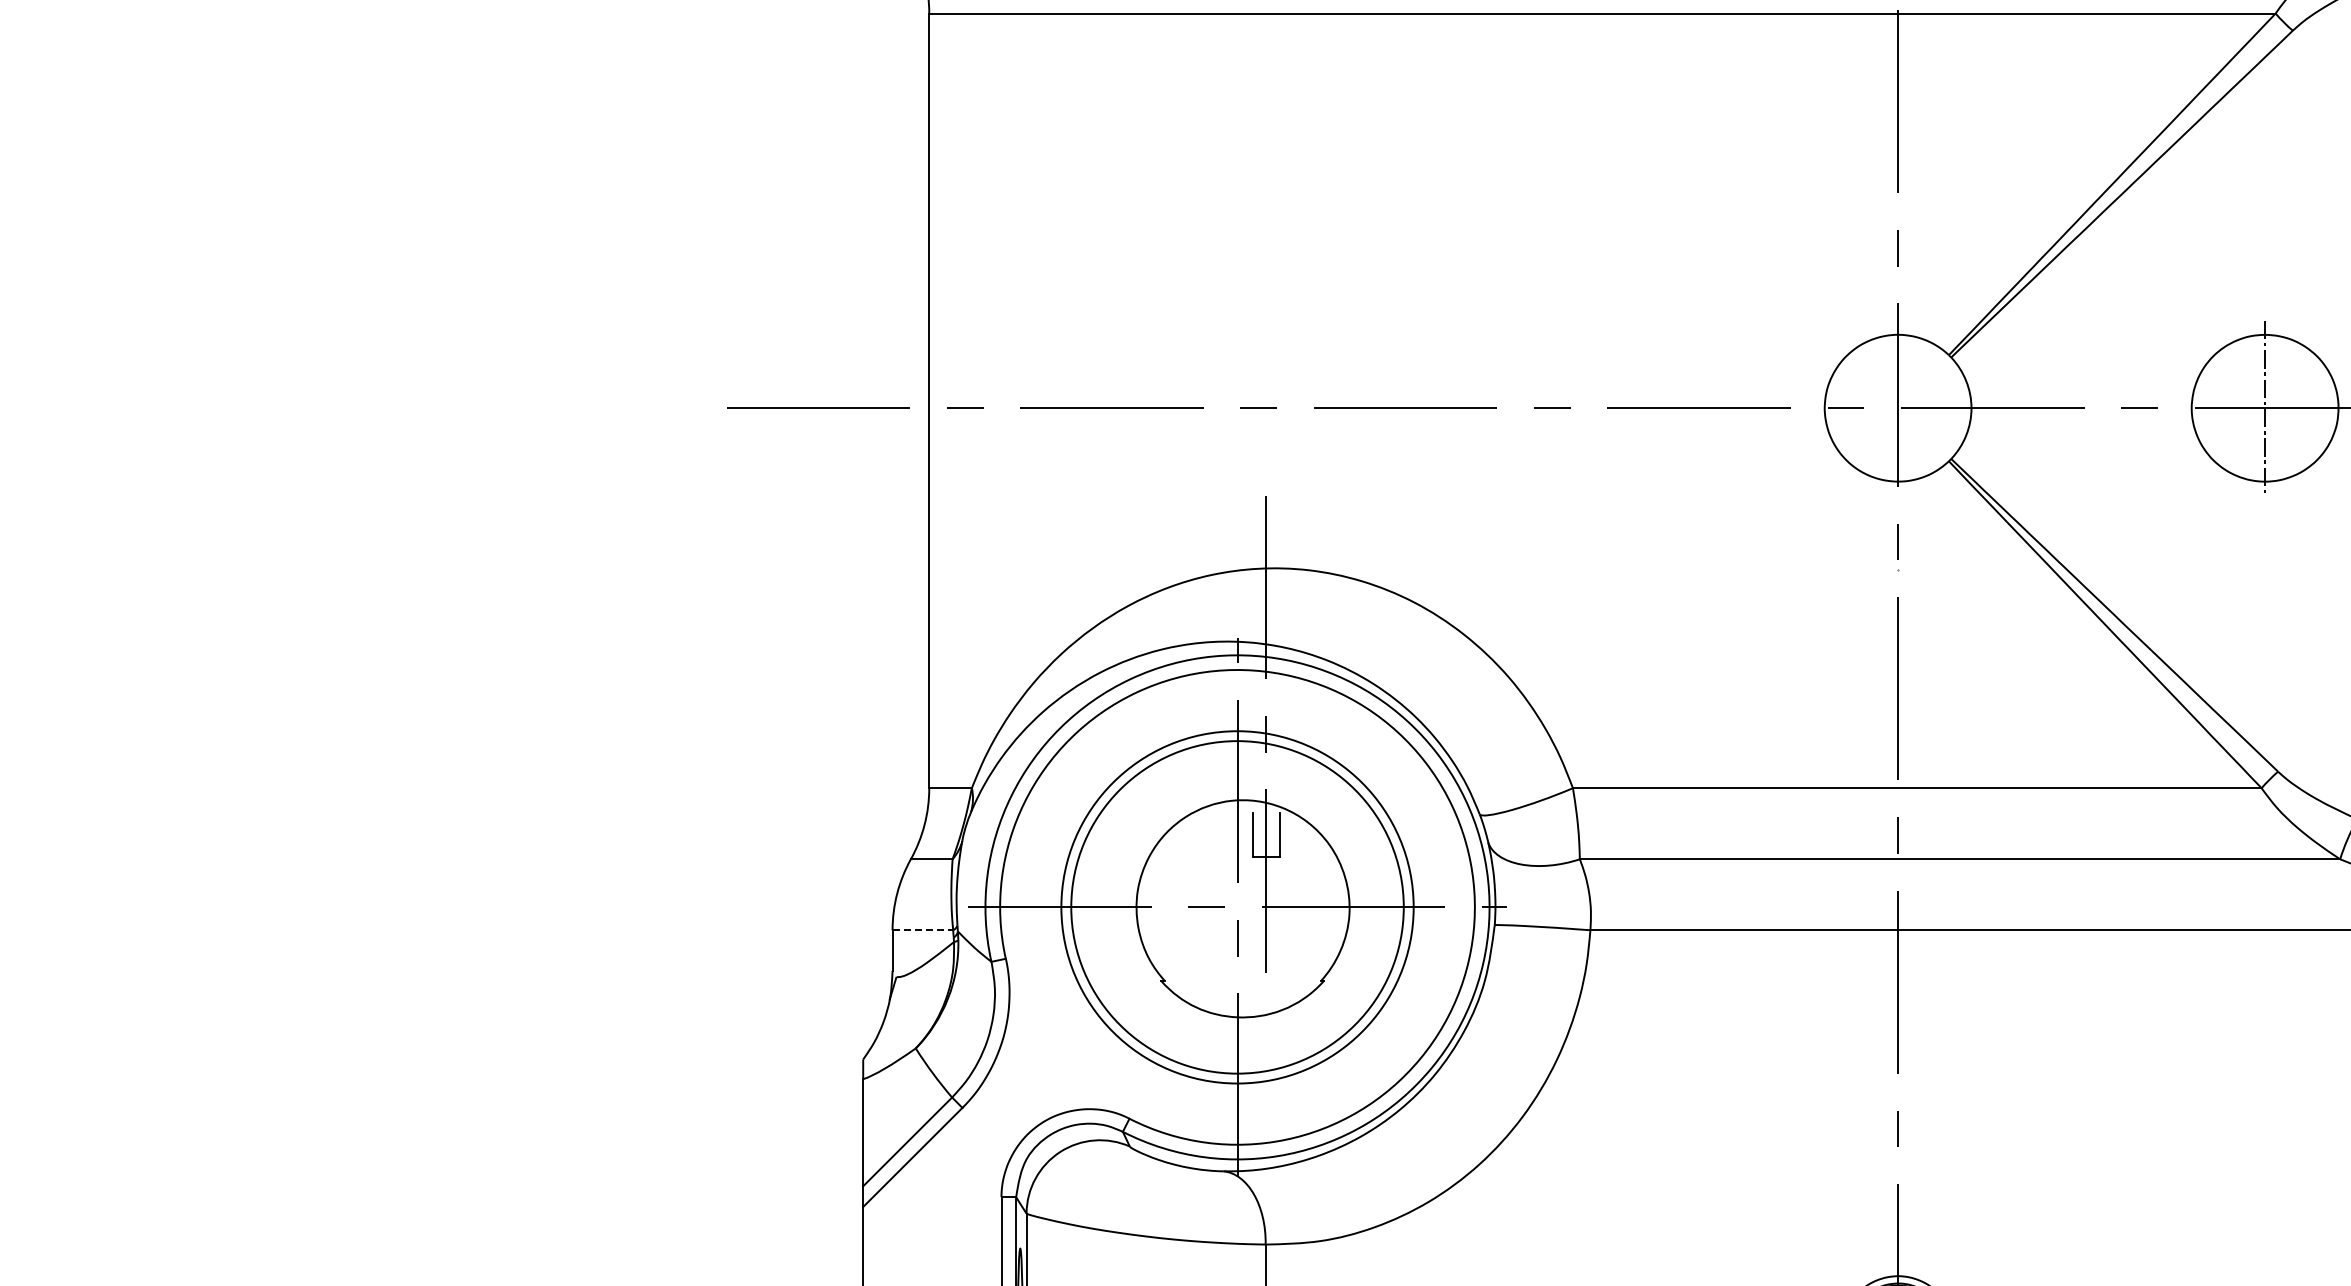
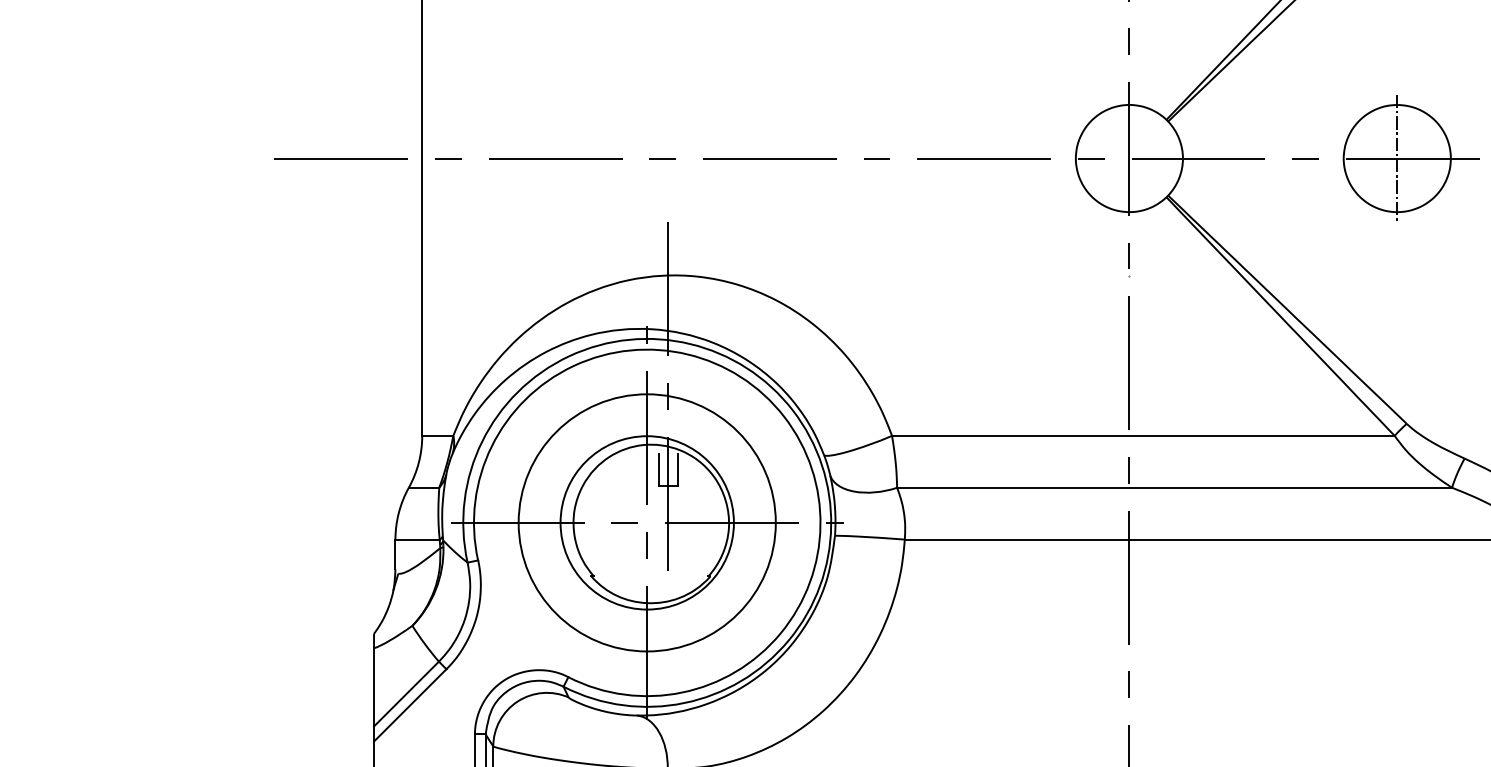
circle: (1237, 907) -> (647, 522), size x0.71
line: (923, 930) -> (418, 539), dashed -> solid

